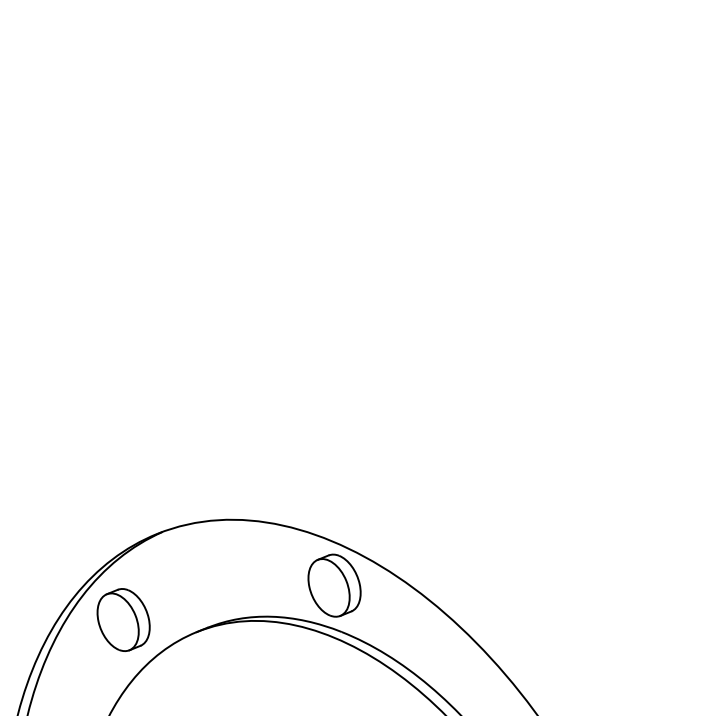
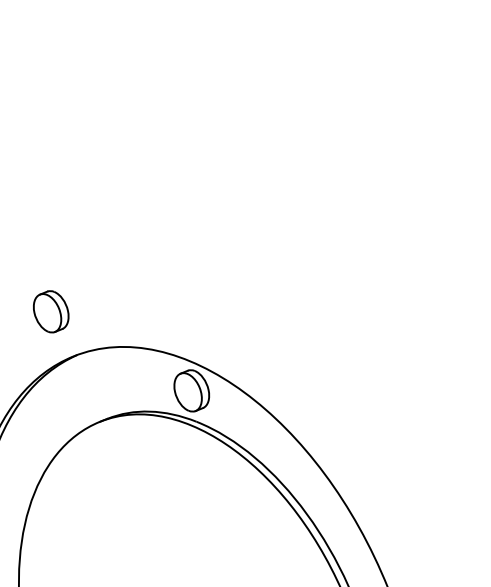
part: (124, 619) -> (51, 311), moved

